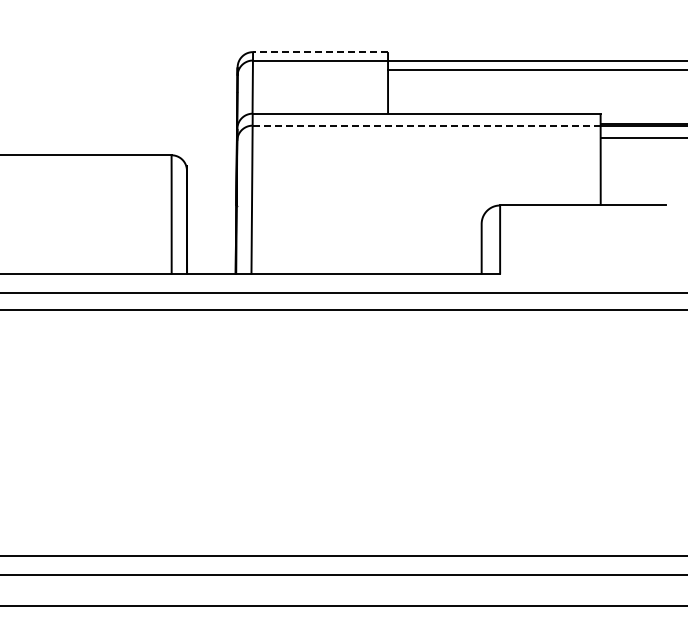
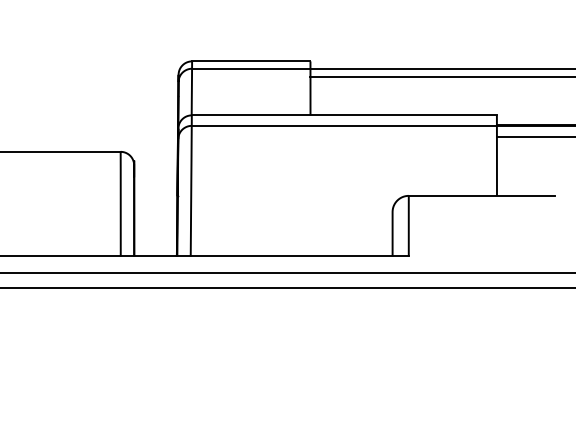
line: (320, 52) -> (251, 61), dashed -> solid
line: (426, 125) -> (344, 125), dashed -> solid

